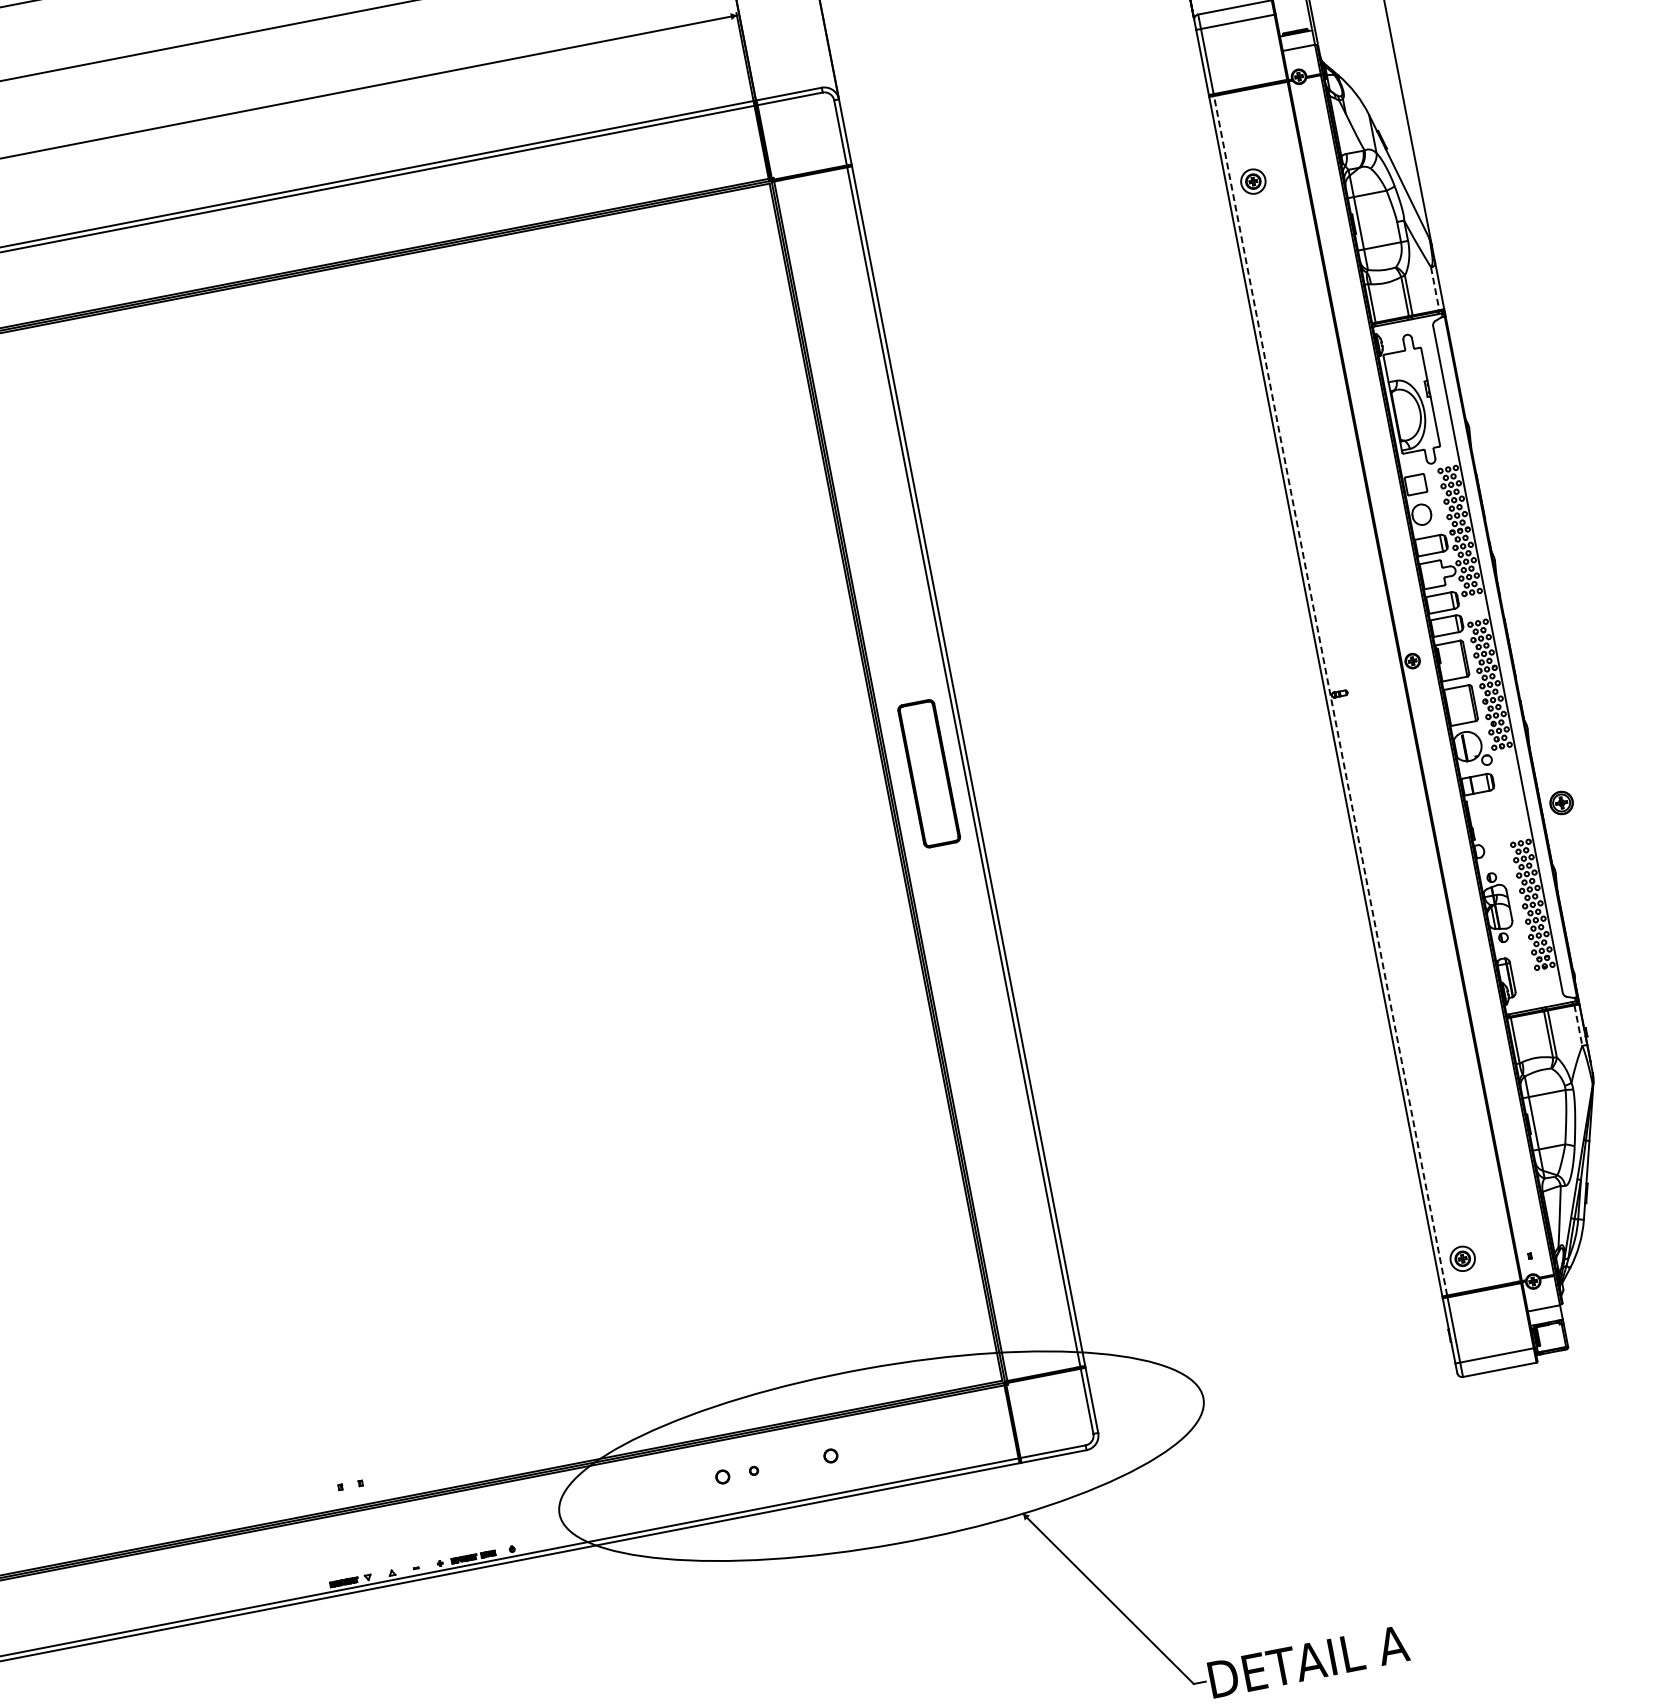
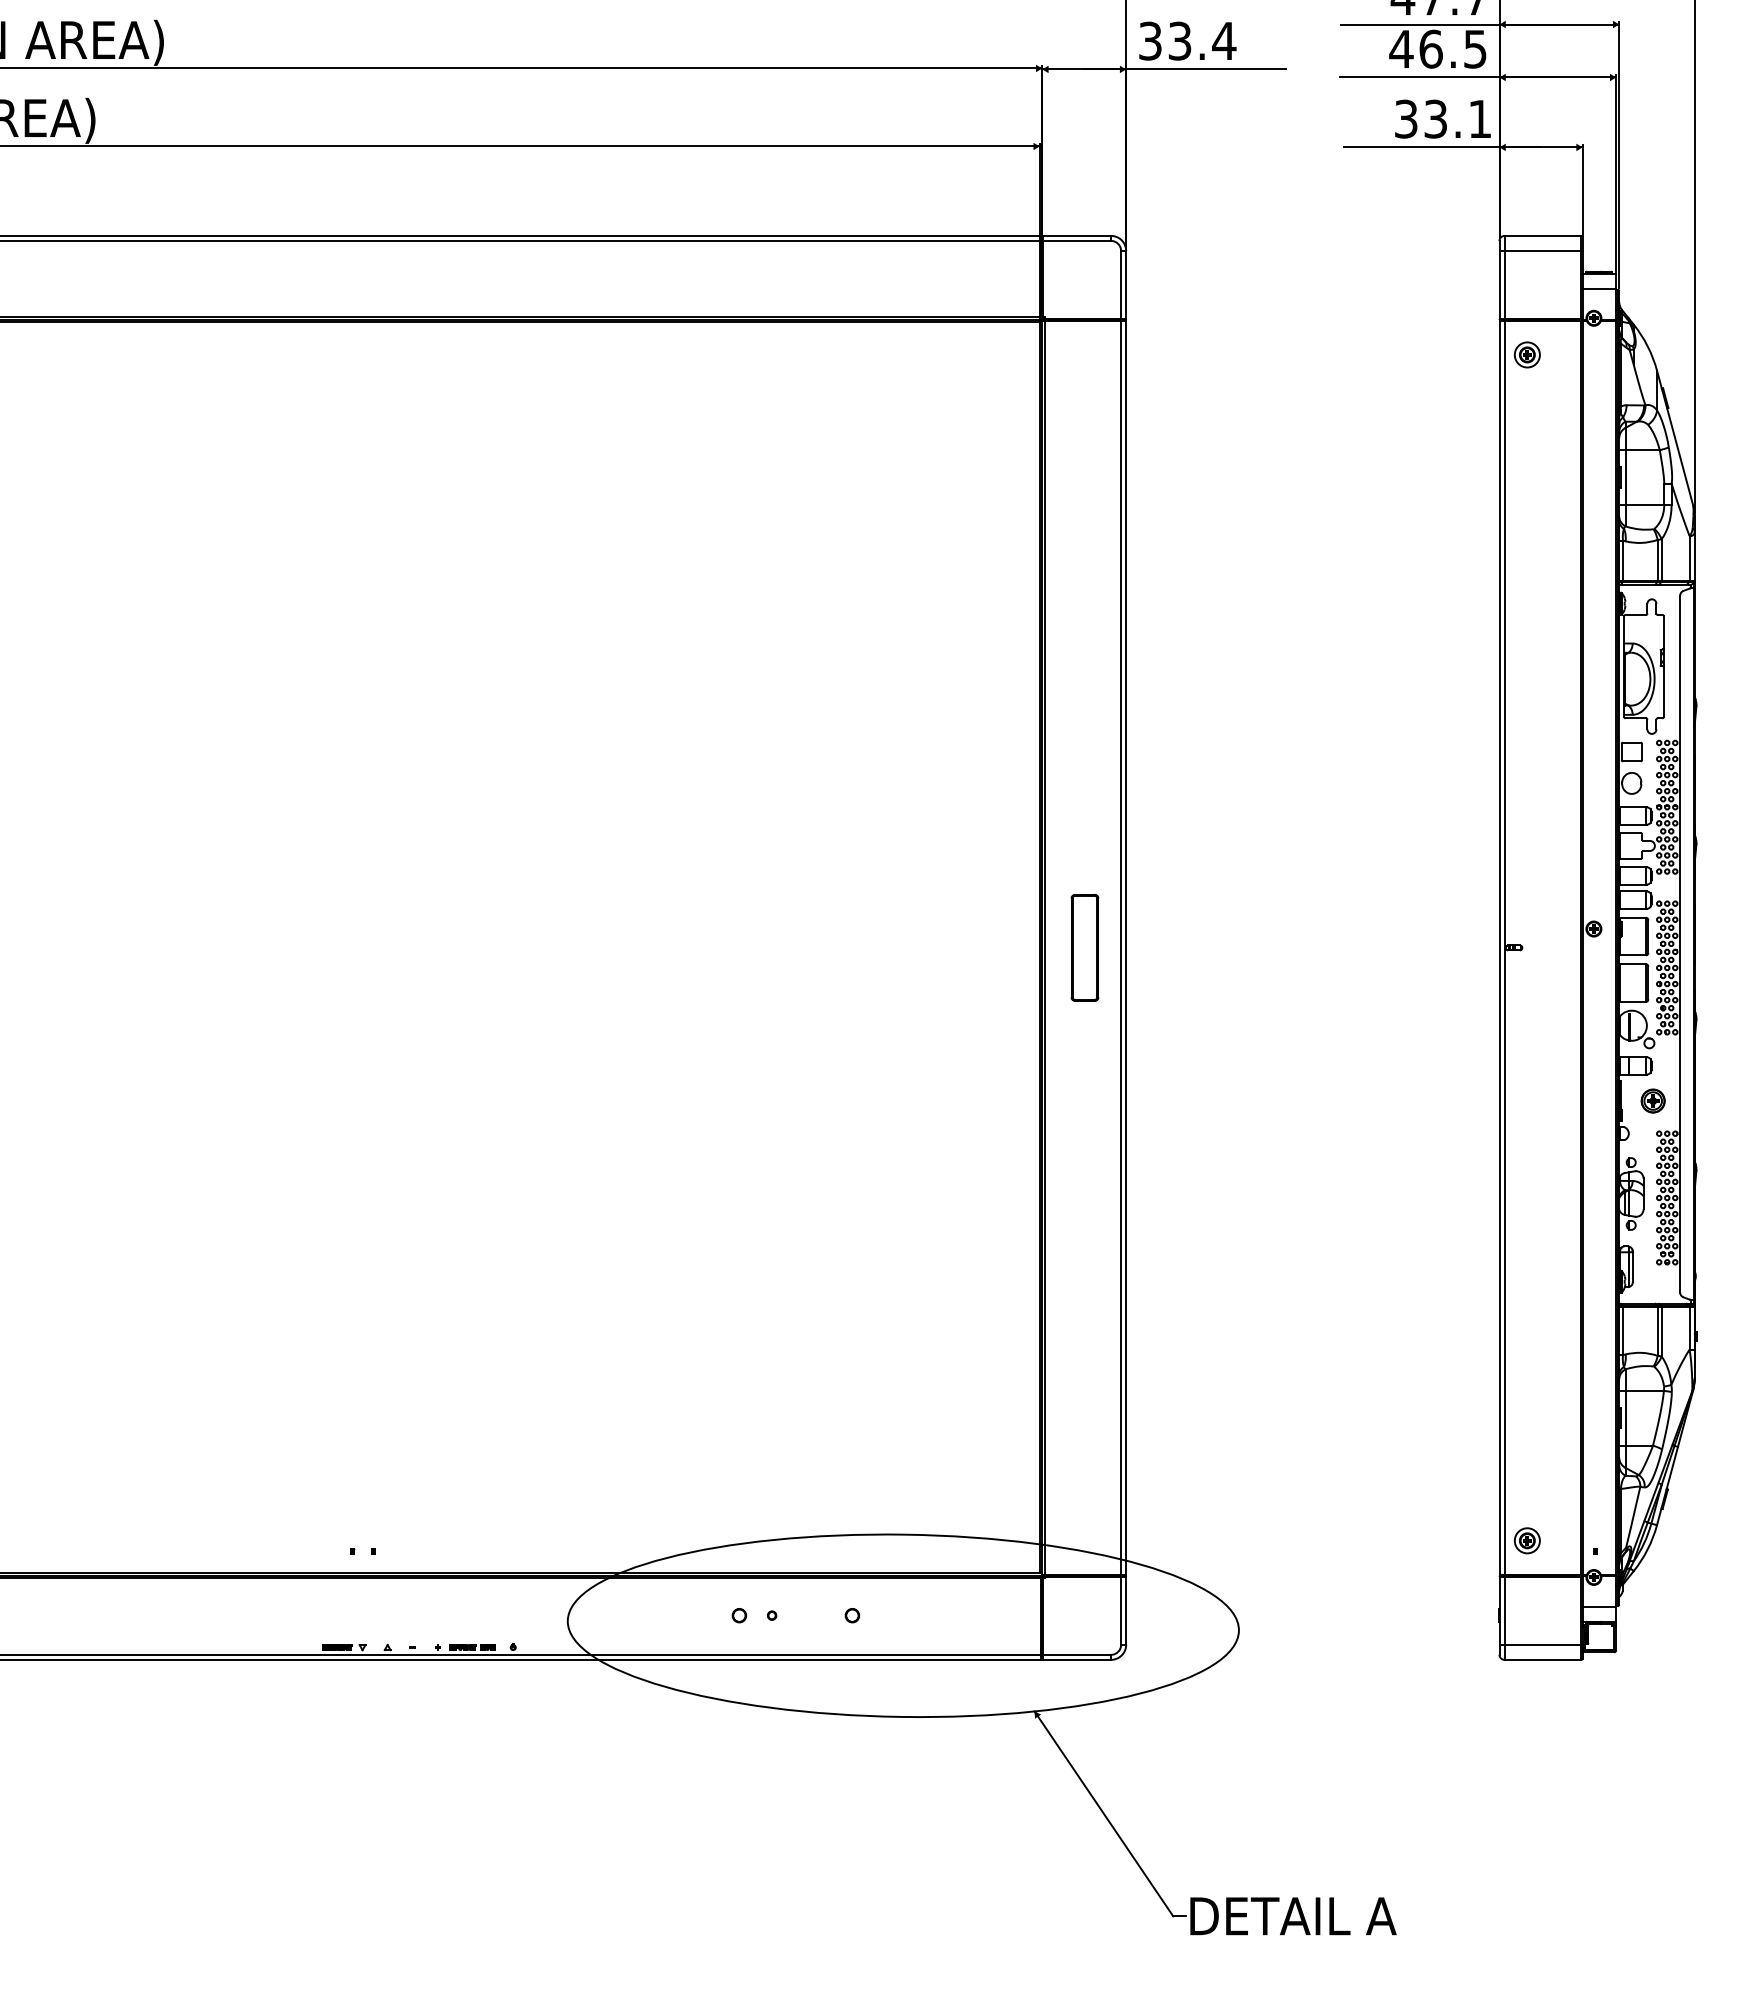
part: (1252, 181) -> (1526, 354), moved
line: (1435, 288) -> (1689, 558), dashed -> solid
line: (1330, 695) -> (1504, 947), dashed -> solid
part: (928, 773) -> (1084, 947), size x0.71
part: (1560, 802) -> (1652, 1100), moved
line: (1578, 1026) -> (1689, 1329), dashed -> solid

